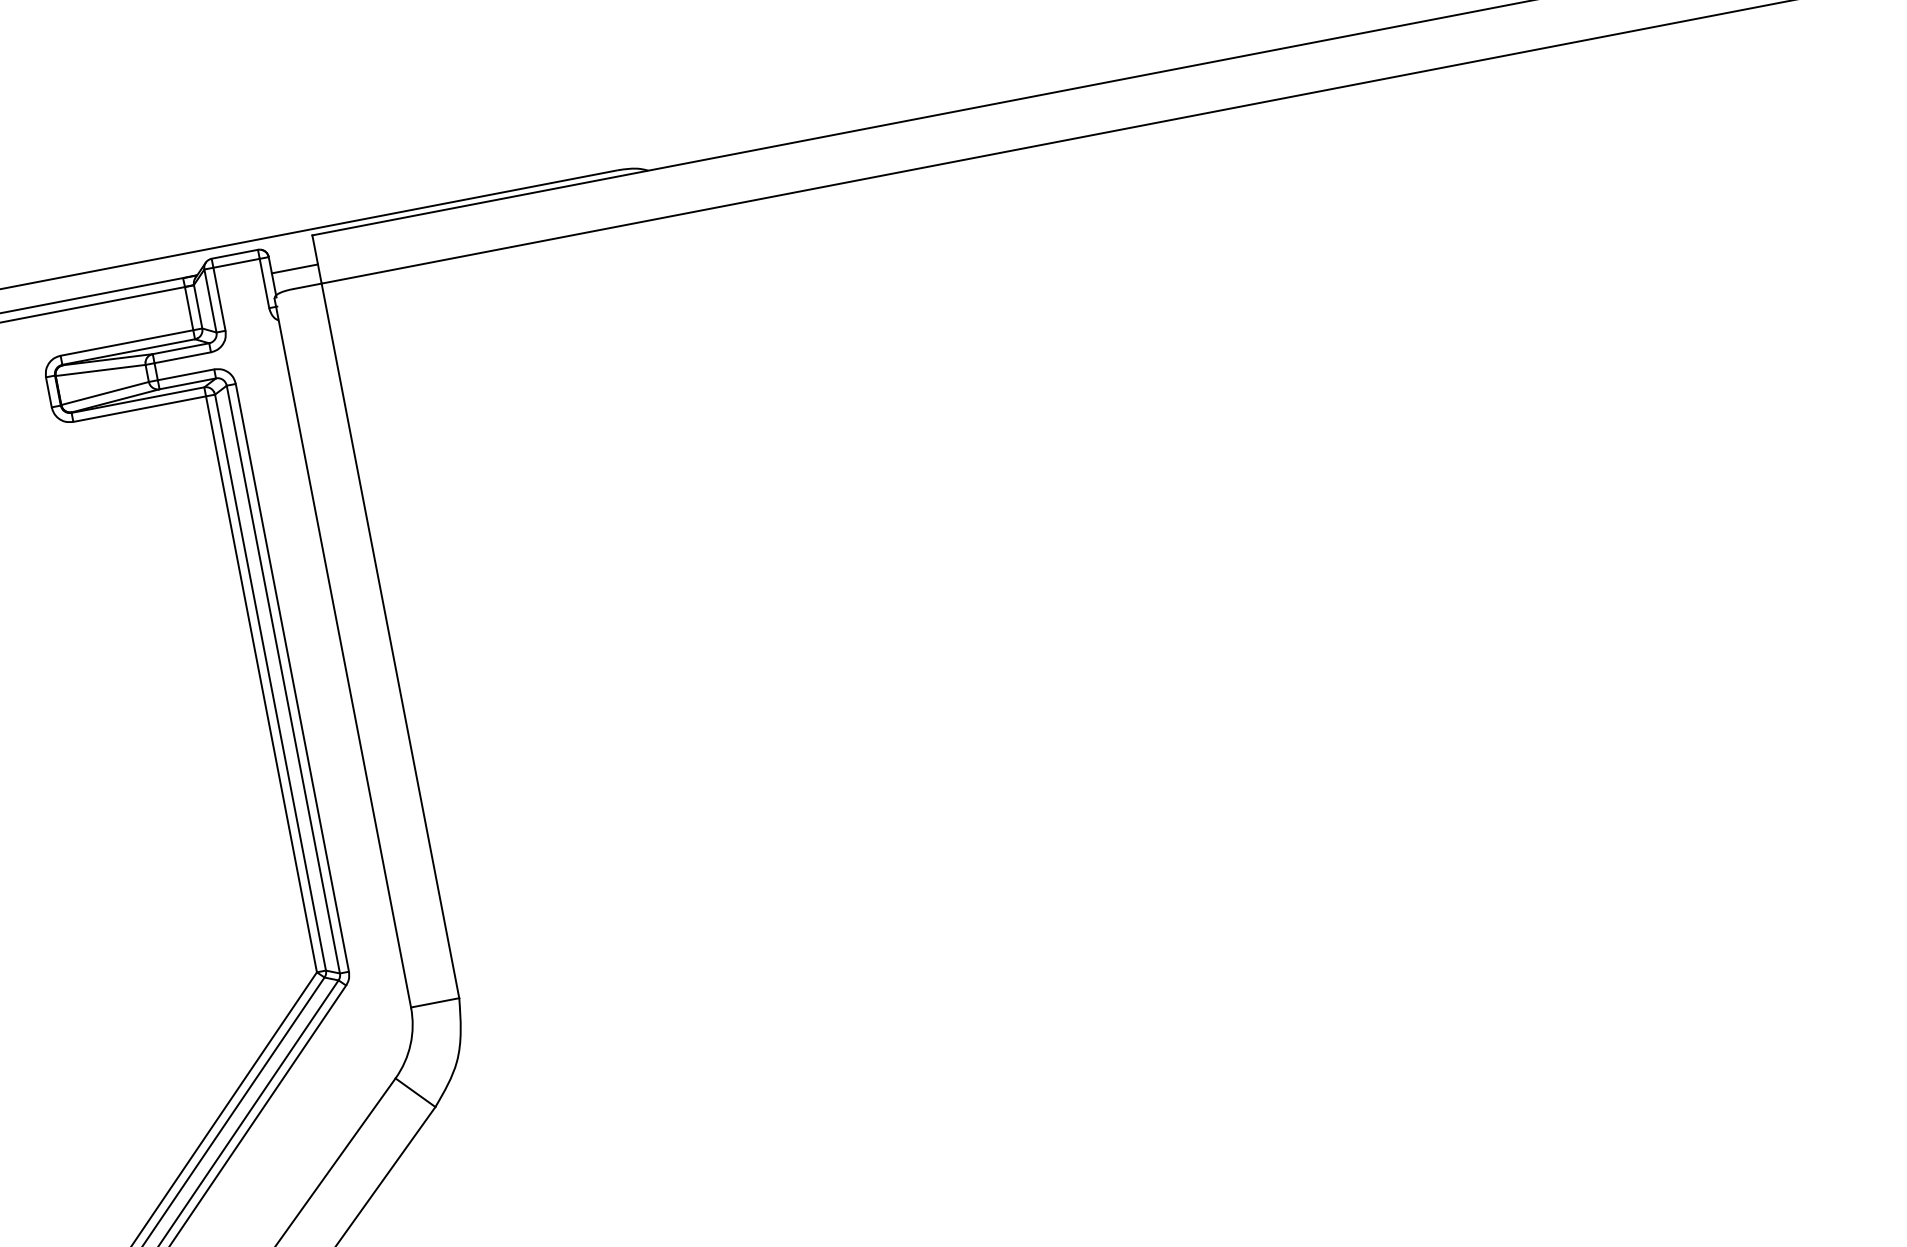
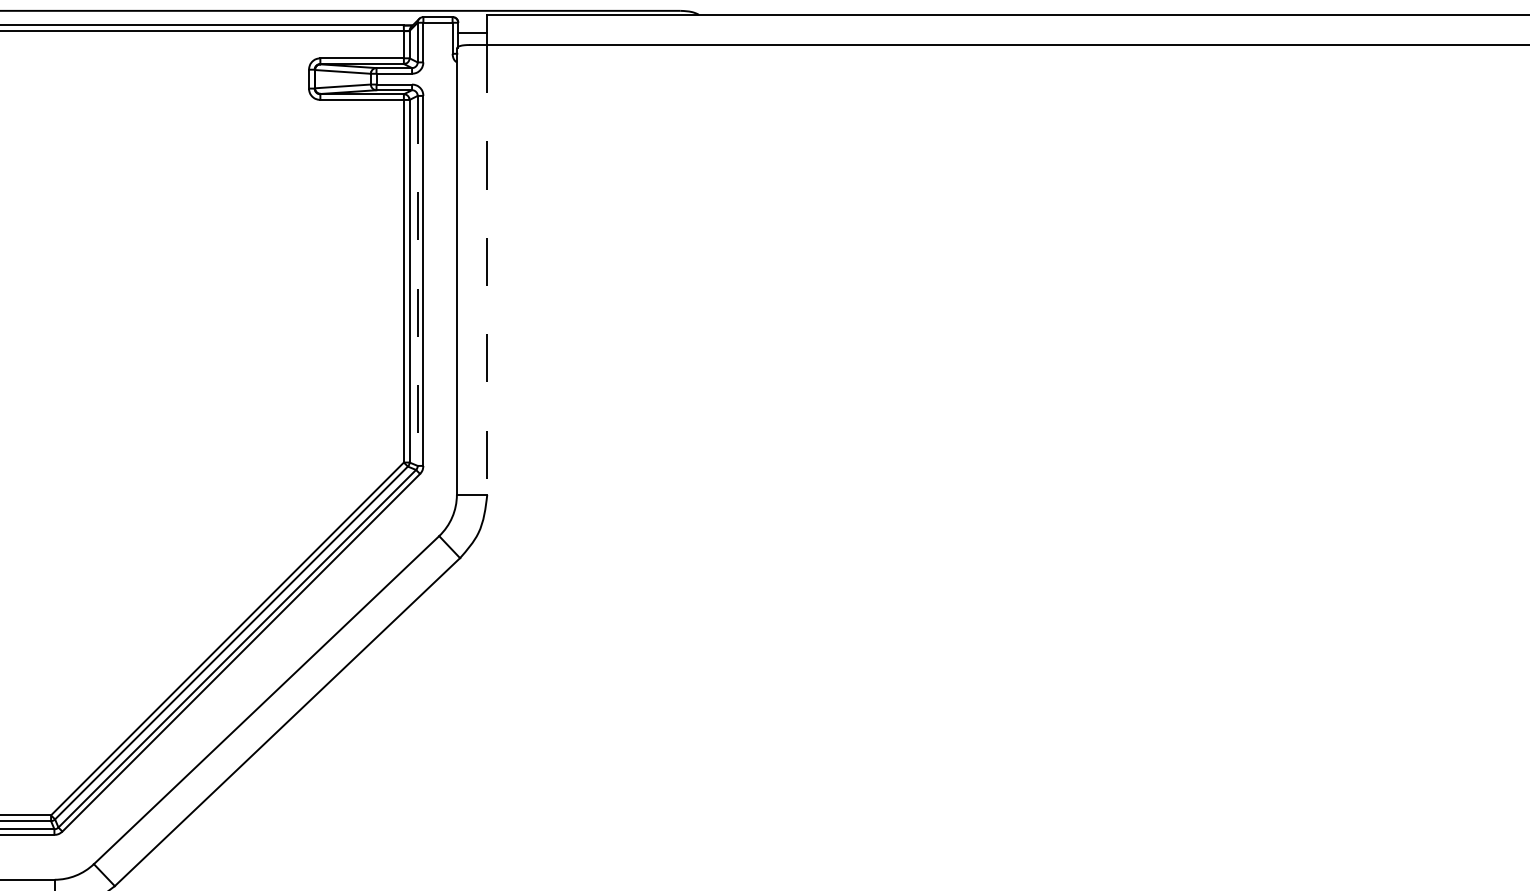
line: (390, 640) -> (487, 269), solid -> dashed
line: (282, 679) -> (417, 280), solid -> dashed

